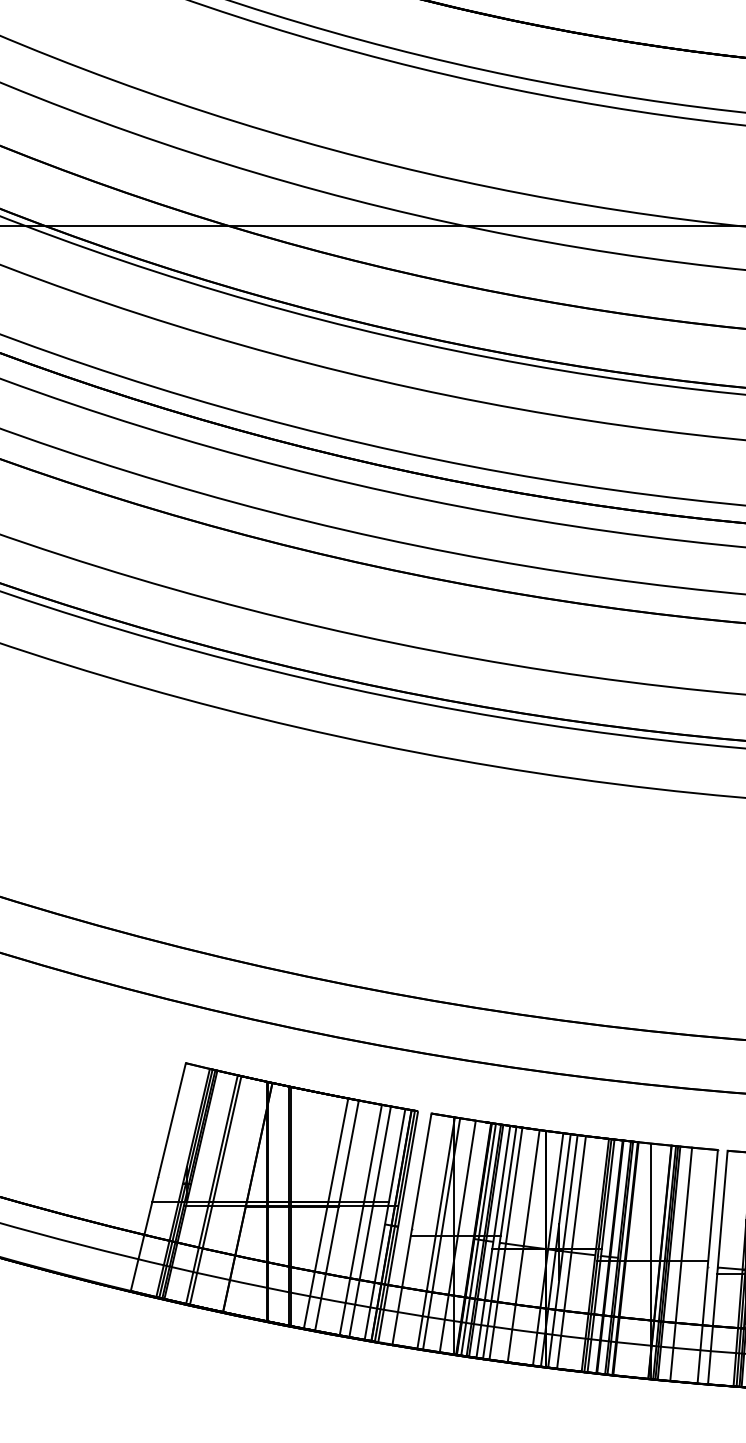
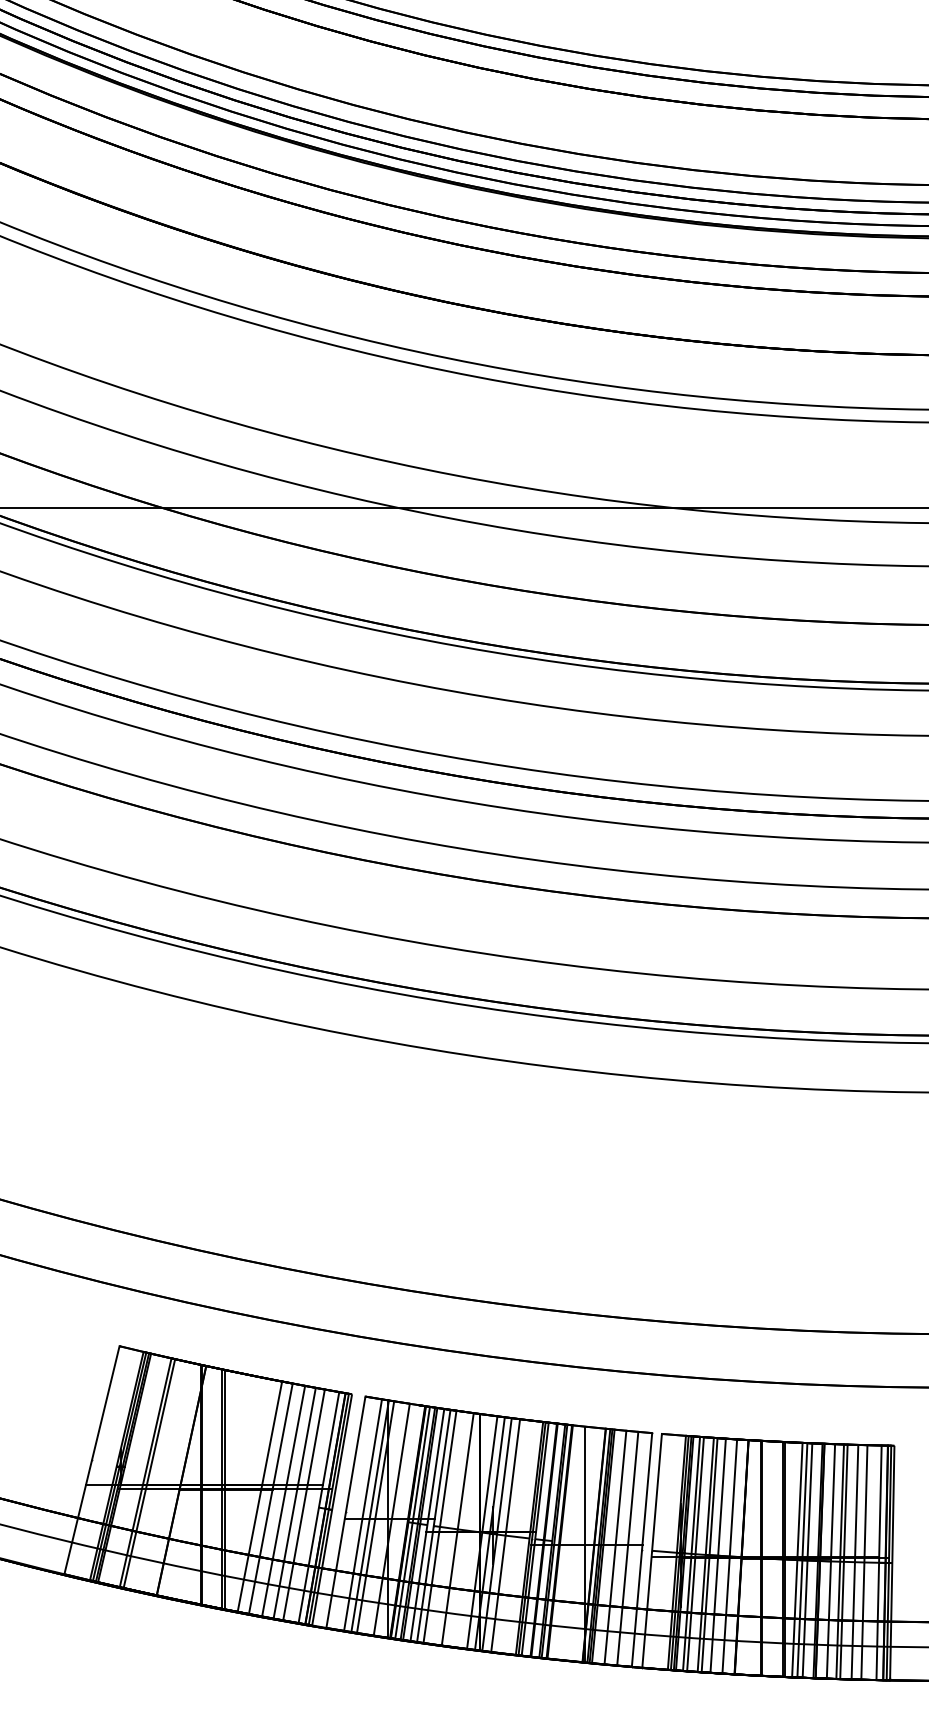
line: (349, 1217) -> (283, 1500), added
line: (429, 1231) -> (363, 1514), added
line: (693, 1265) -> (627, 1548), added

